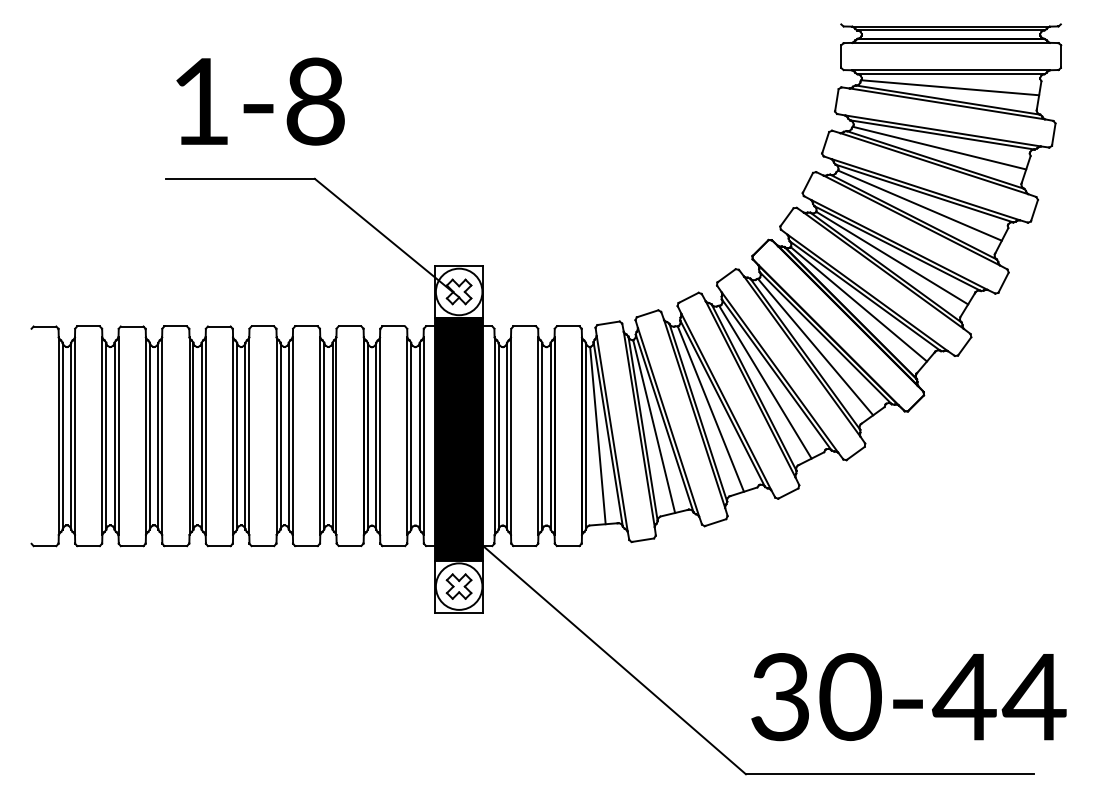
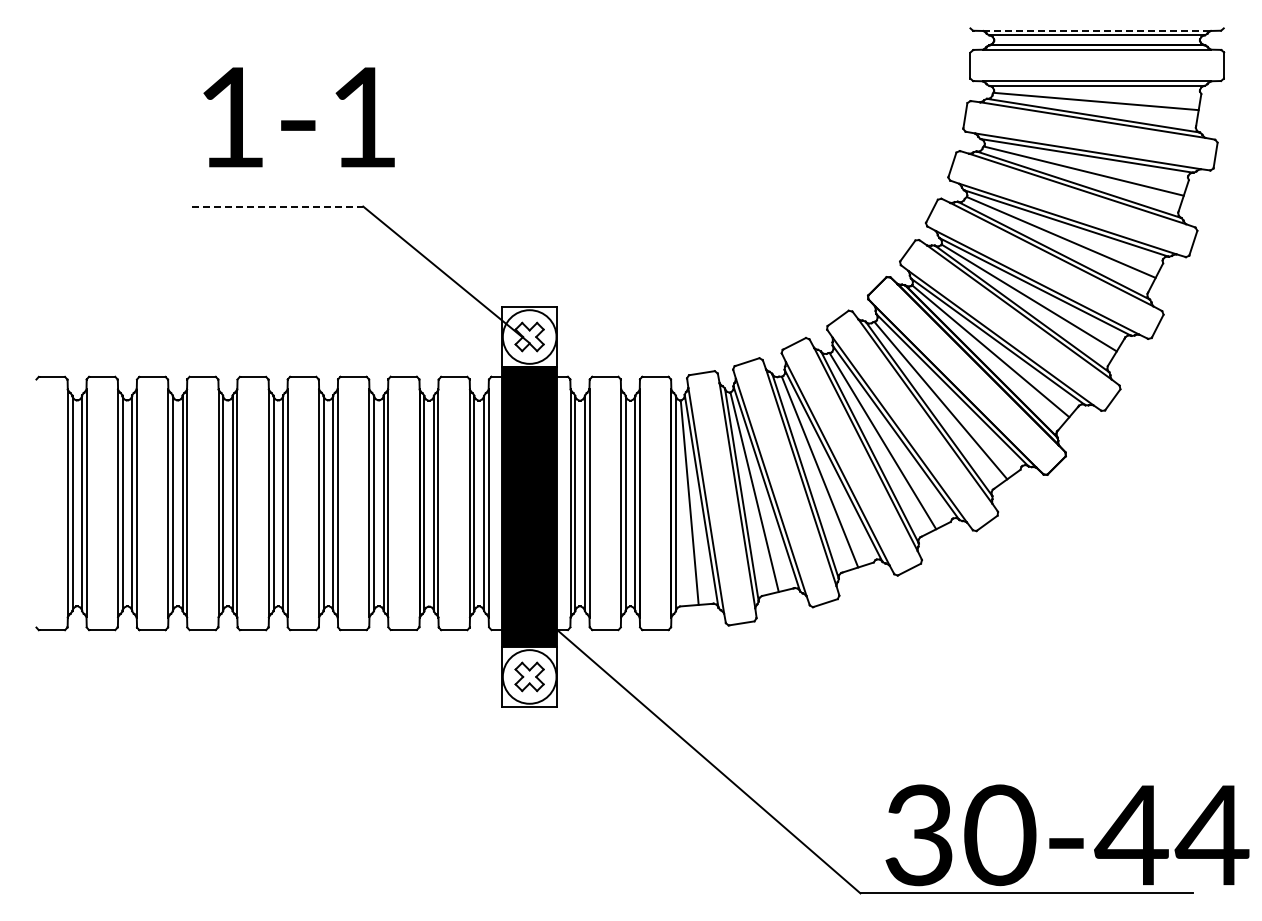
line: (951, 26) -> (1097, 30), solid -> dashed
text: (315, 101) -> (363, 117), 1-8 -> 1-1
line: (240, 178) -> (277, 206), solid -> dashed
text: (908, 697) -> (1067, 835), moved

